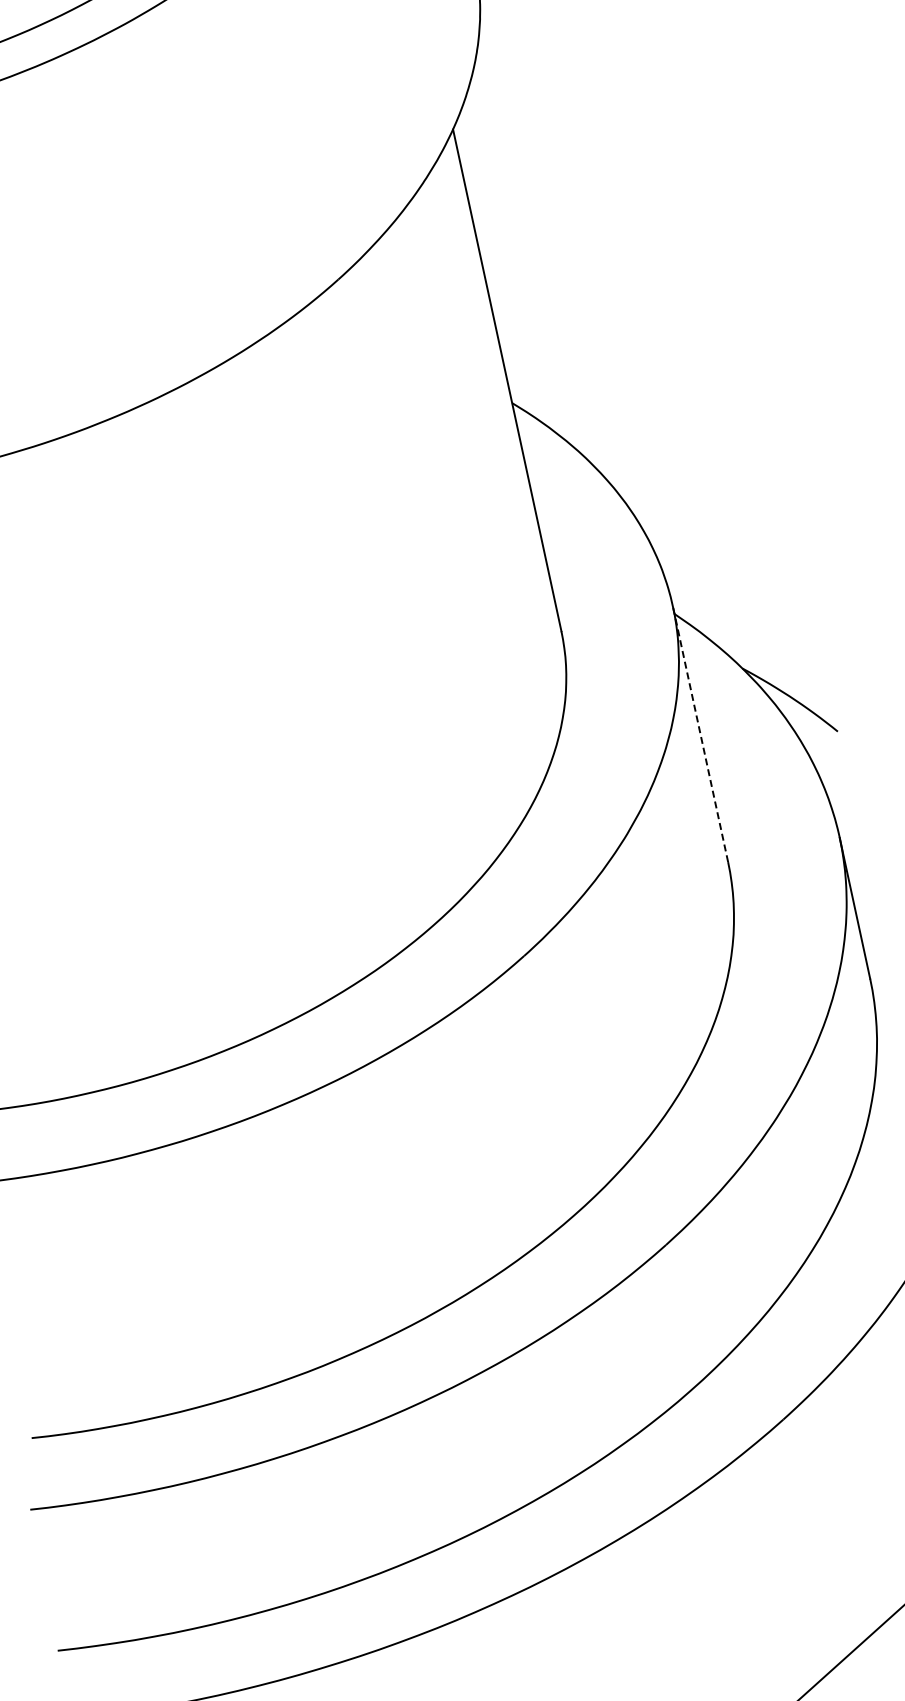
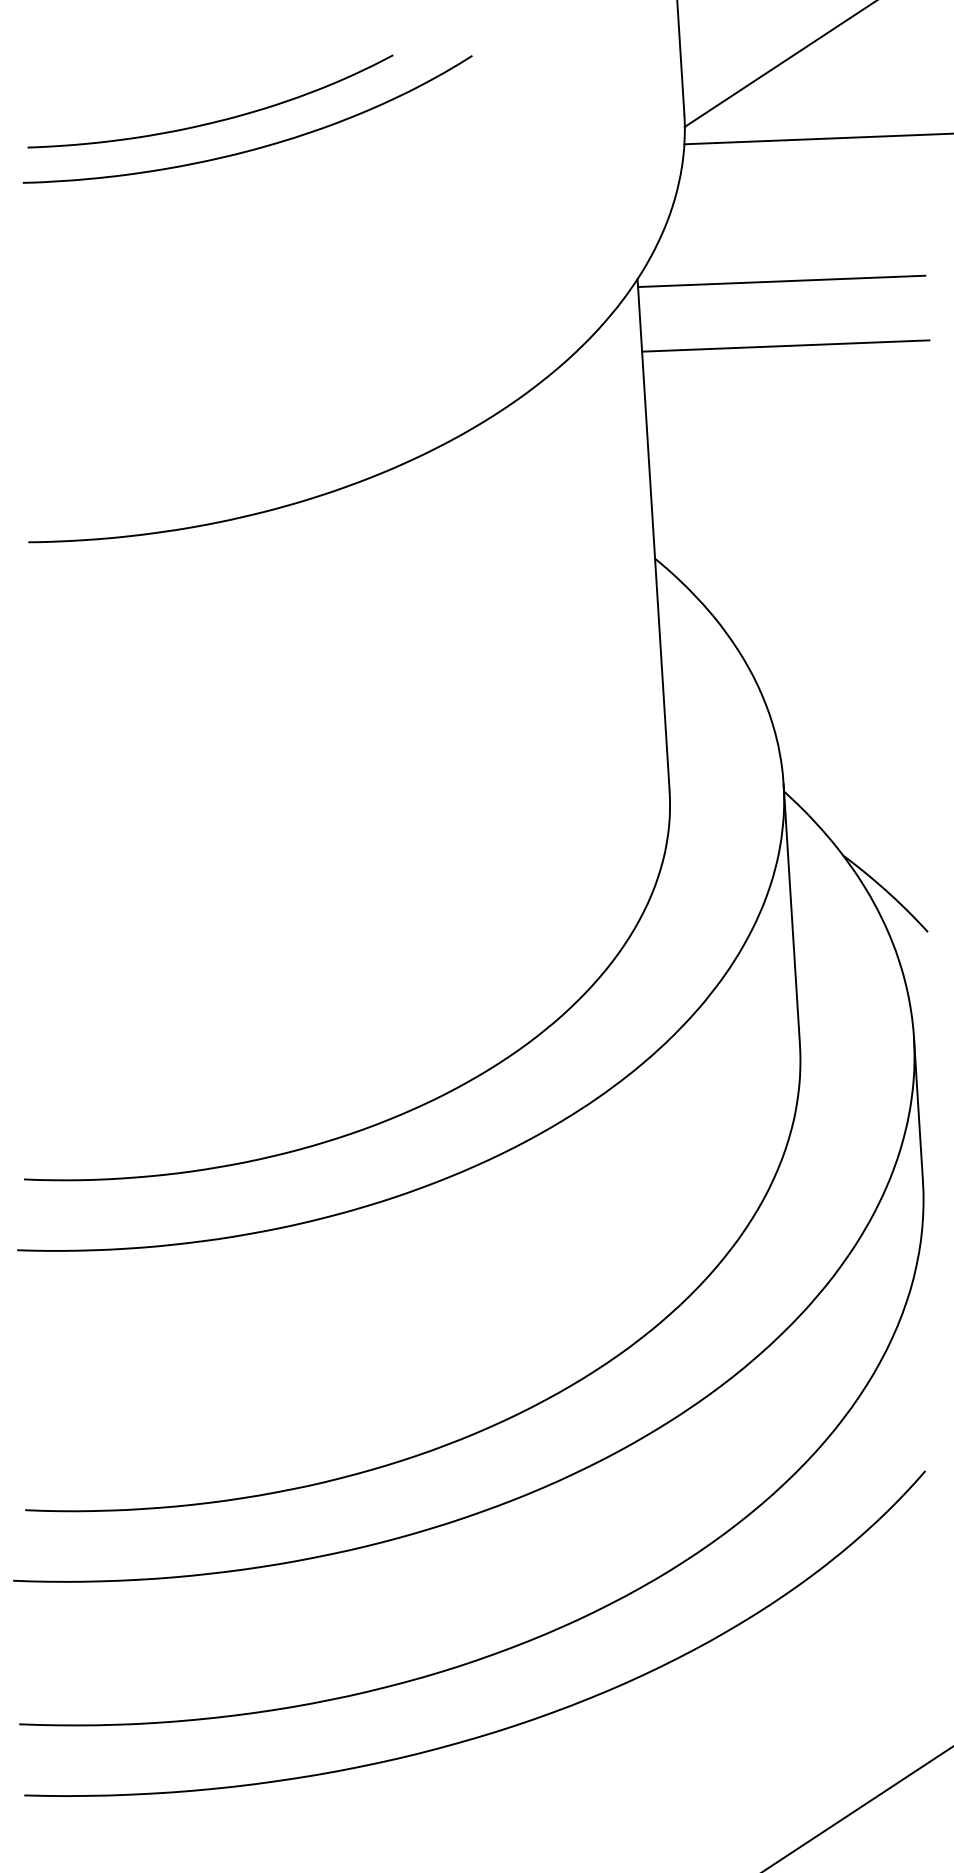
line: (595, 110) -> (781, 281), added
line: (609, 172) -> (785, 345), added
line: (700, 734) -> (791, 914), dashed -> solid

